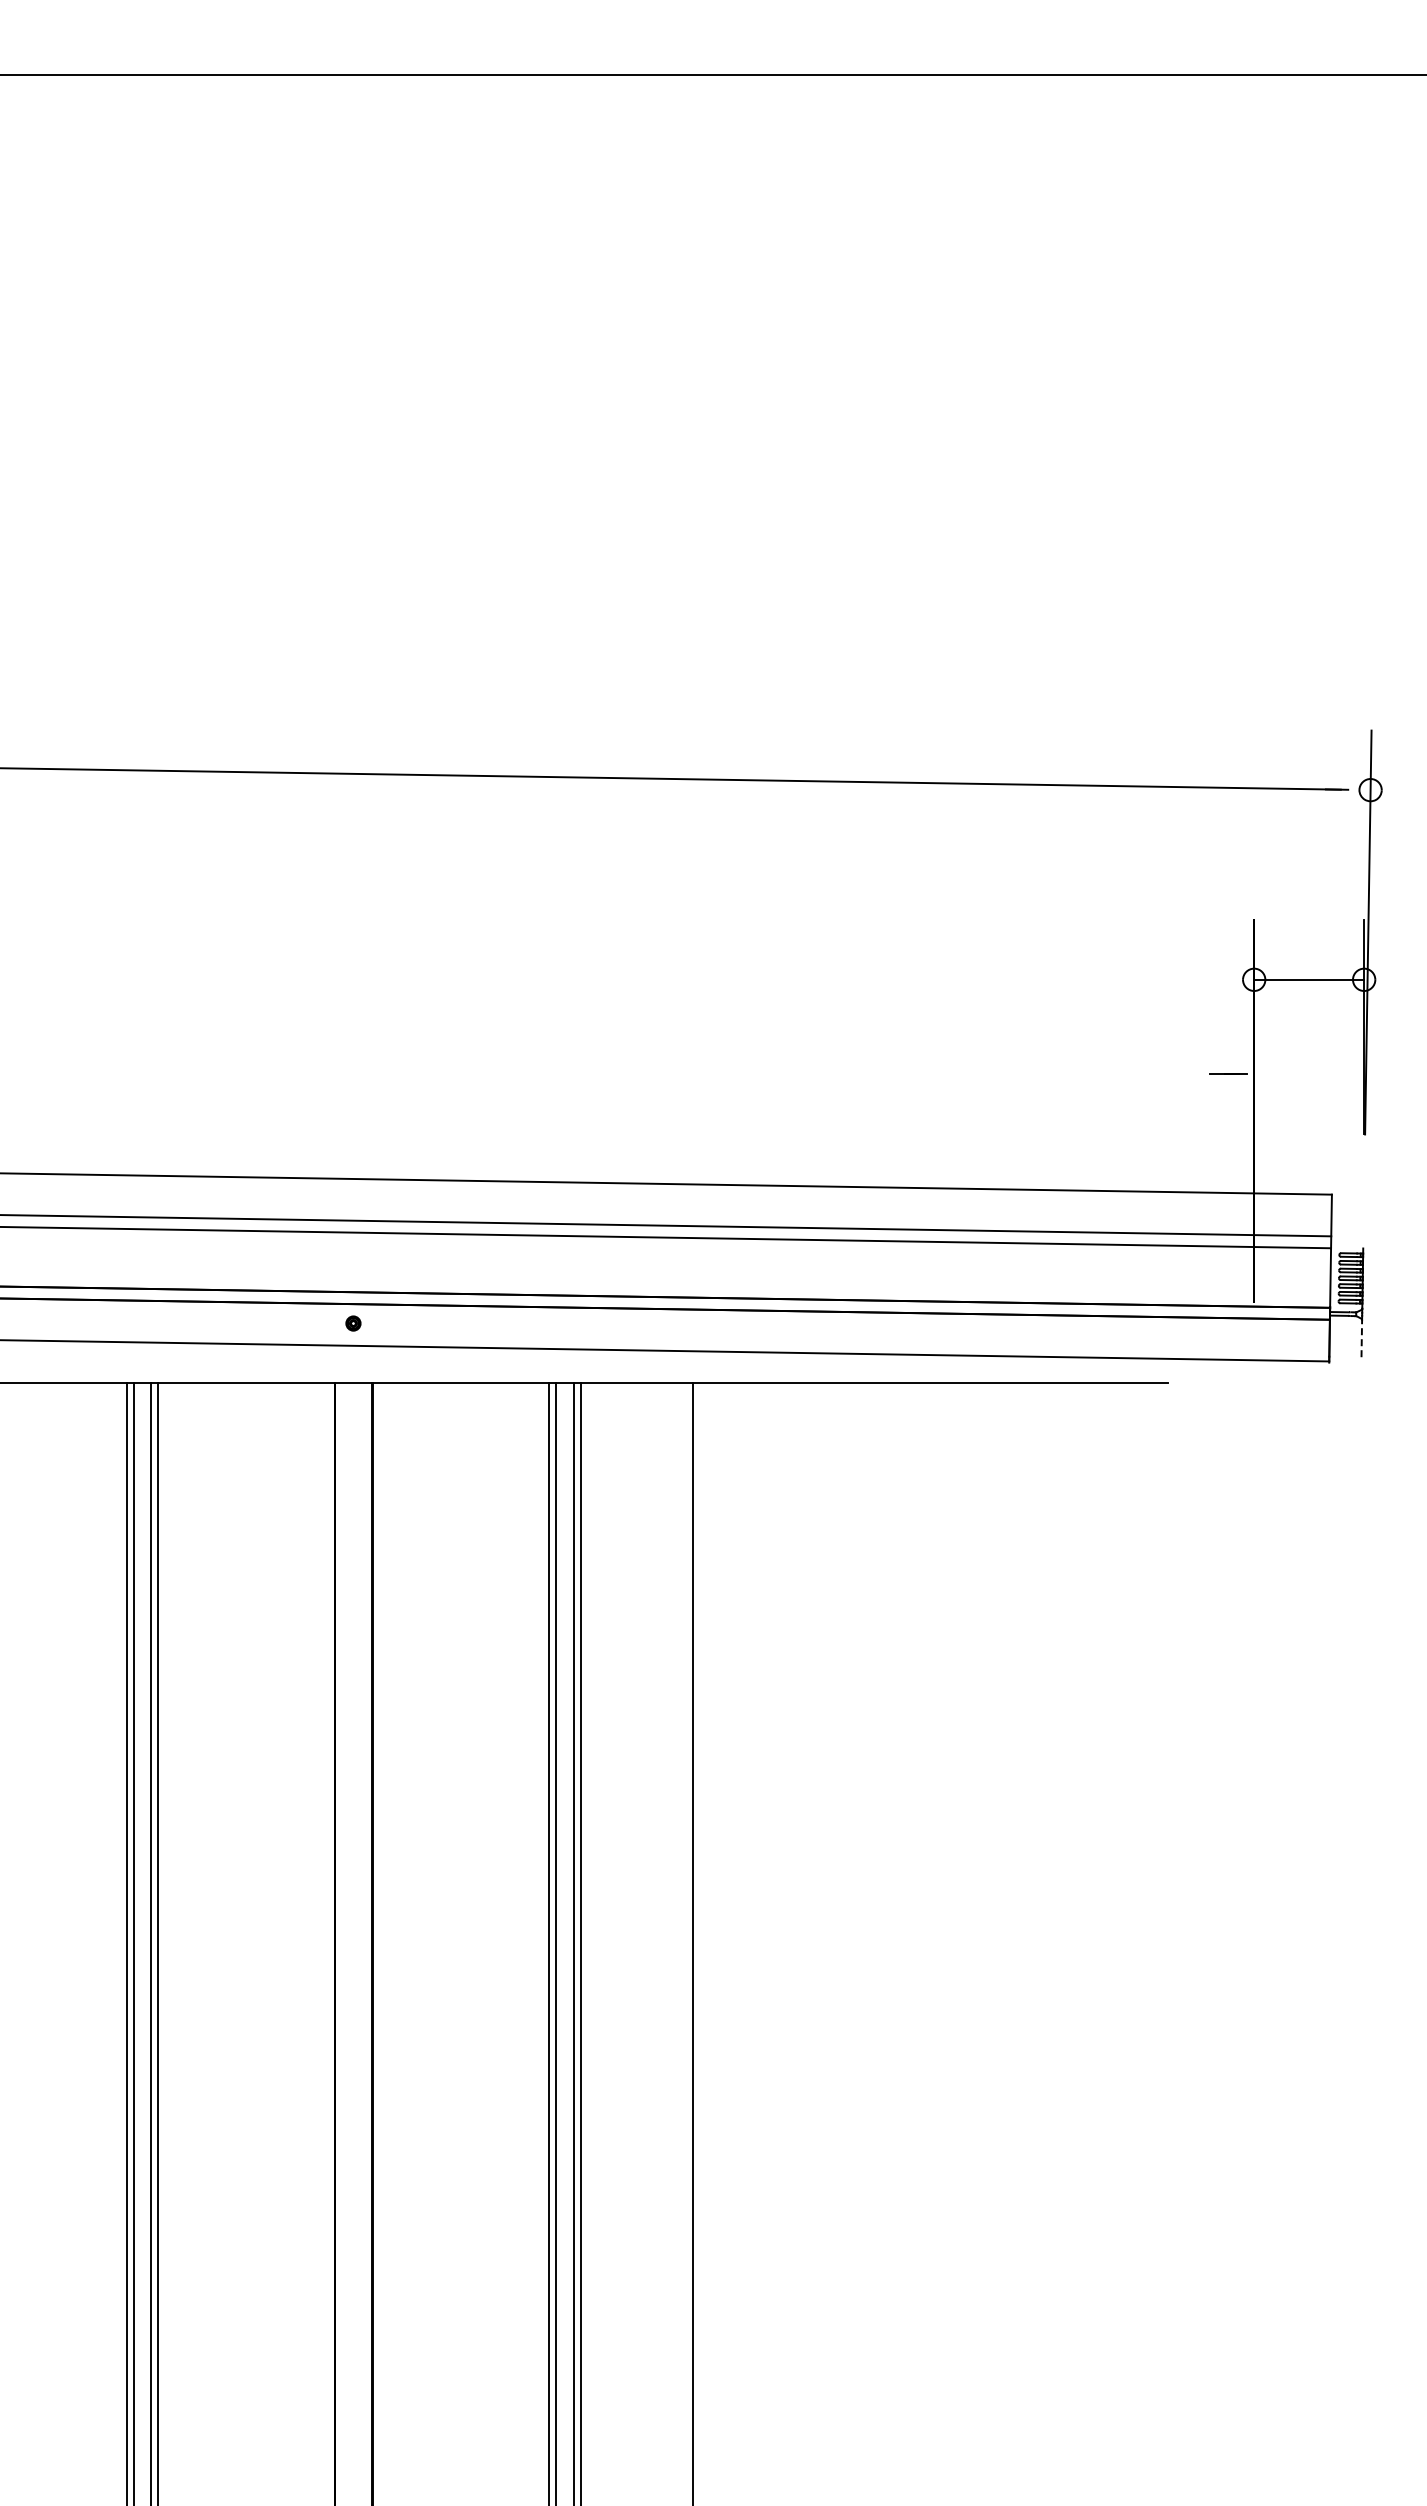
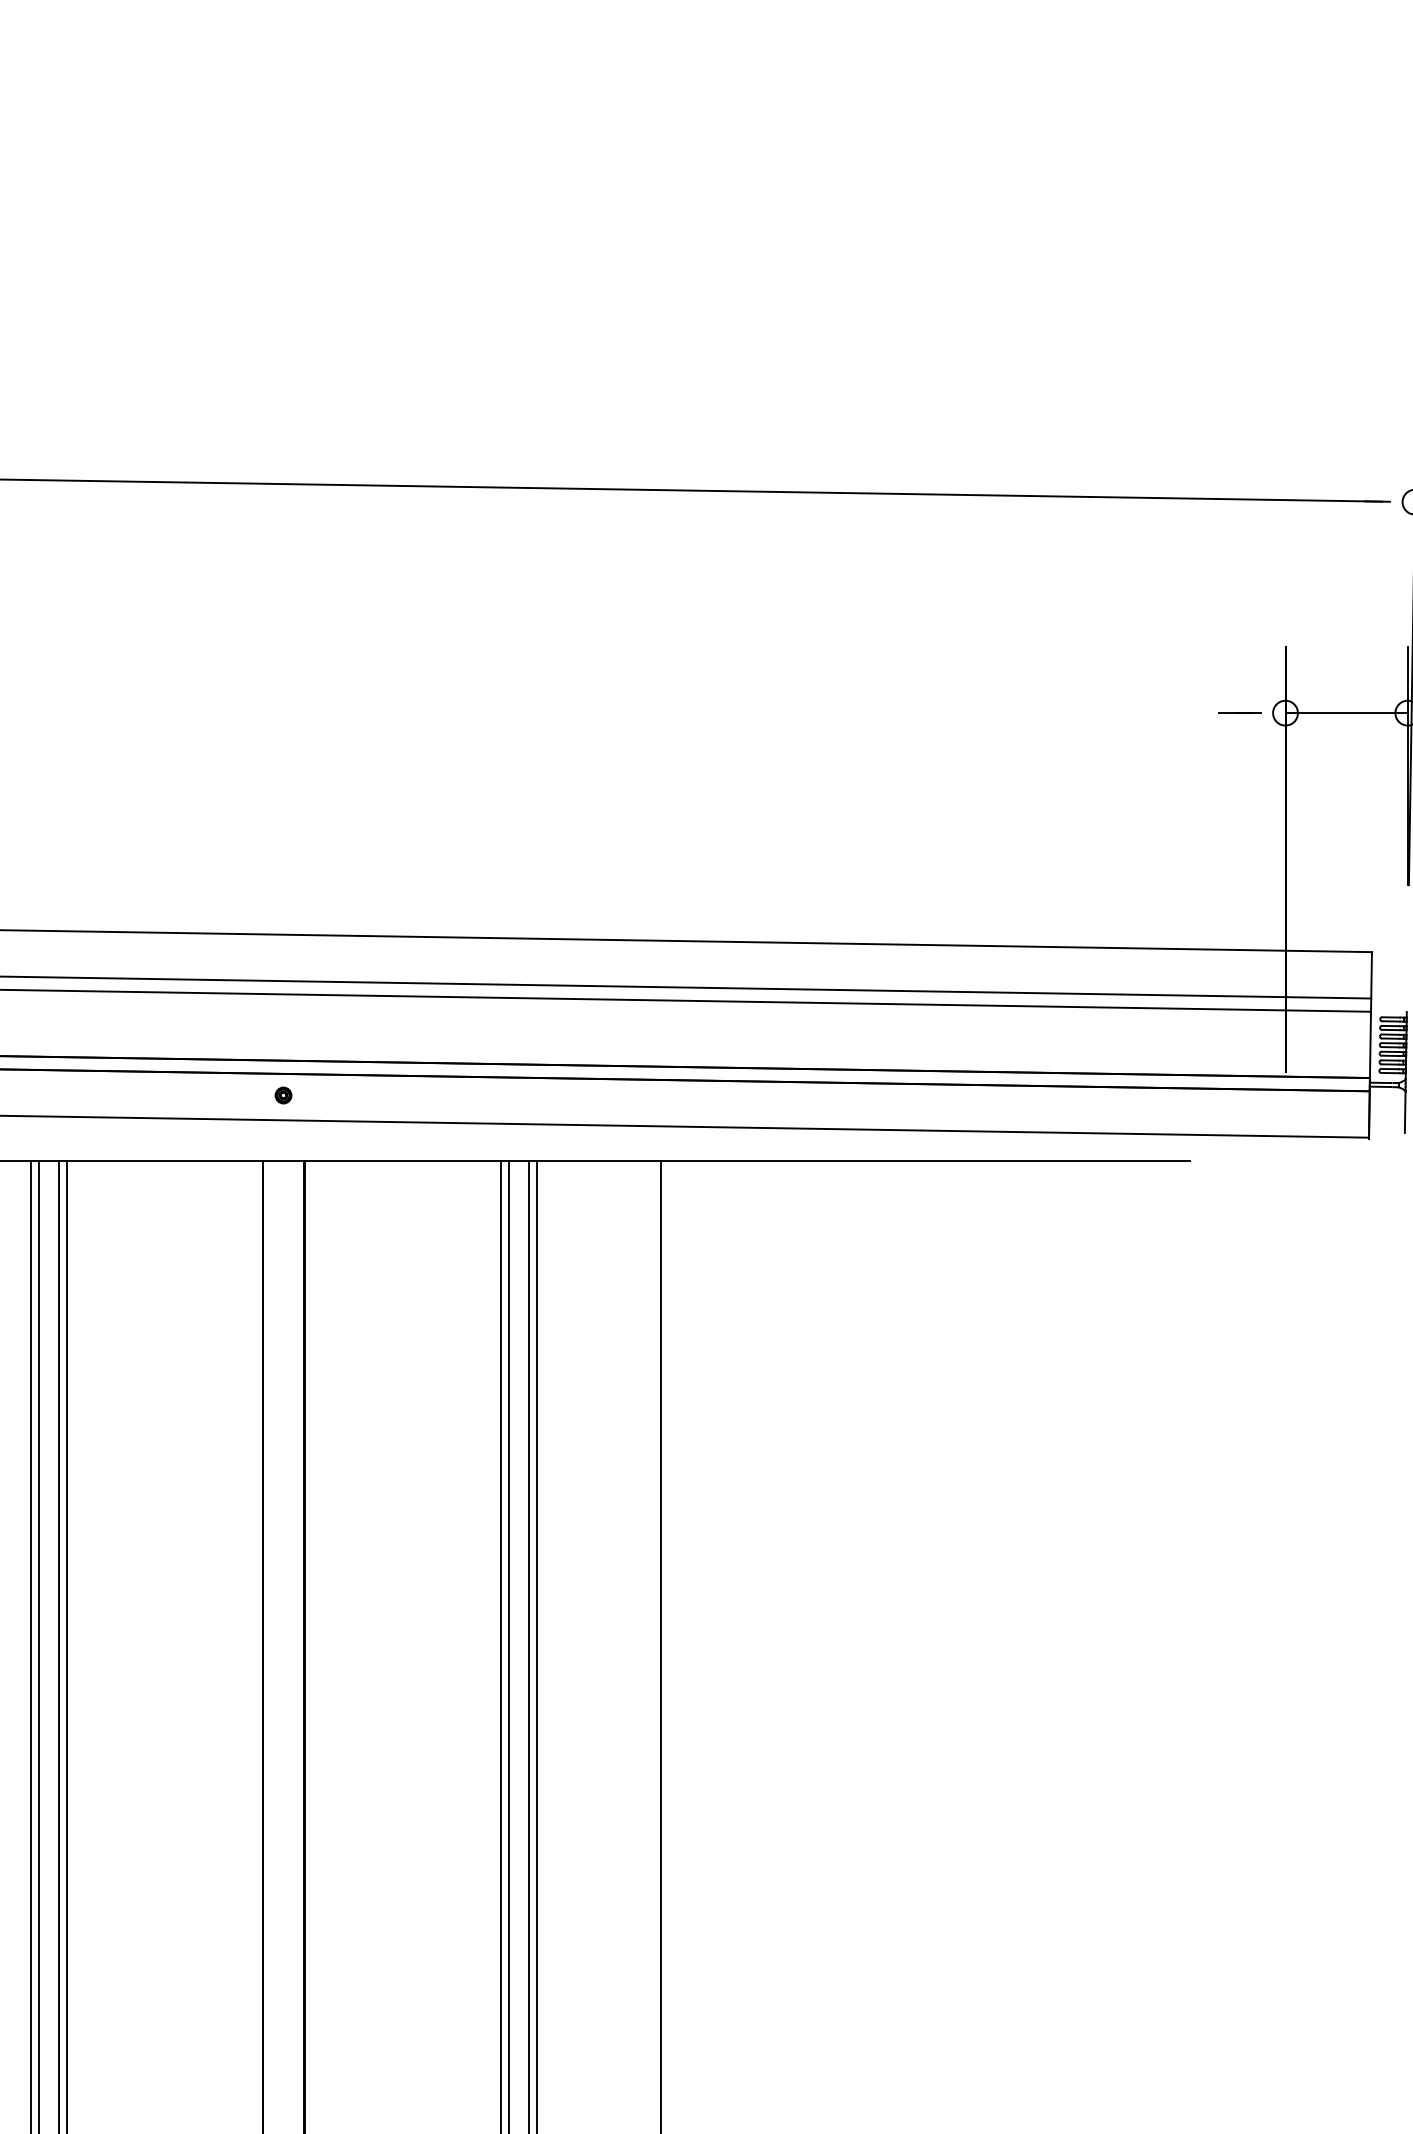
line: (1228, 1073) -> (1240, 712), moved
line: (1361, 1338) -> (1404, 1112), dashed -> solid

